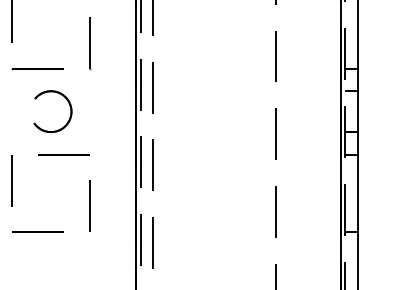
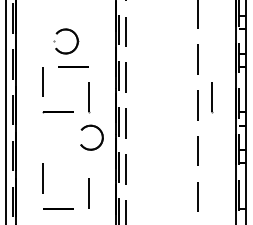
line: (300, 43) -> (212, 97), added
part: (62, 97) -> (97, 129), moved
line: (64, 153) -> (73, 162), removed

